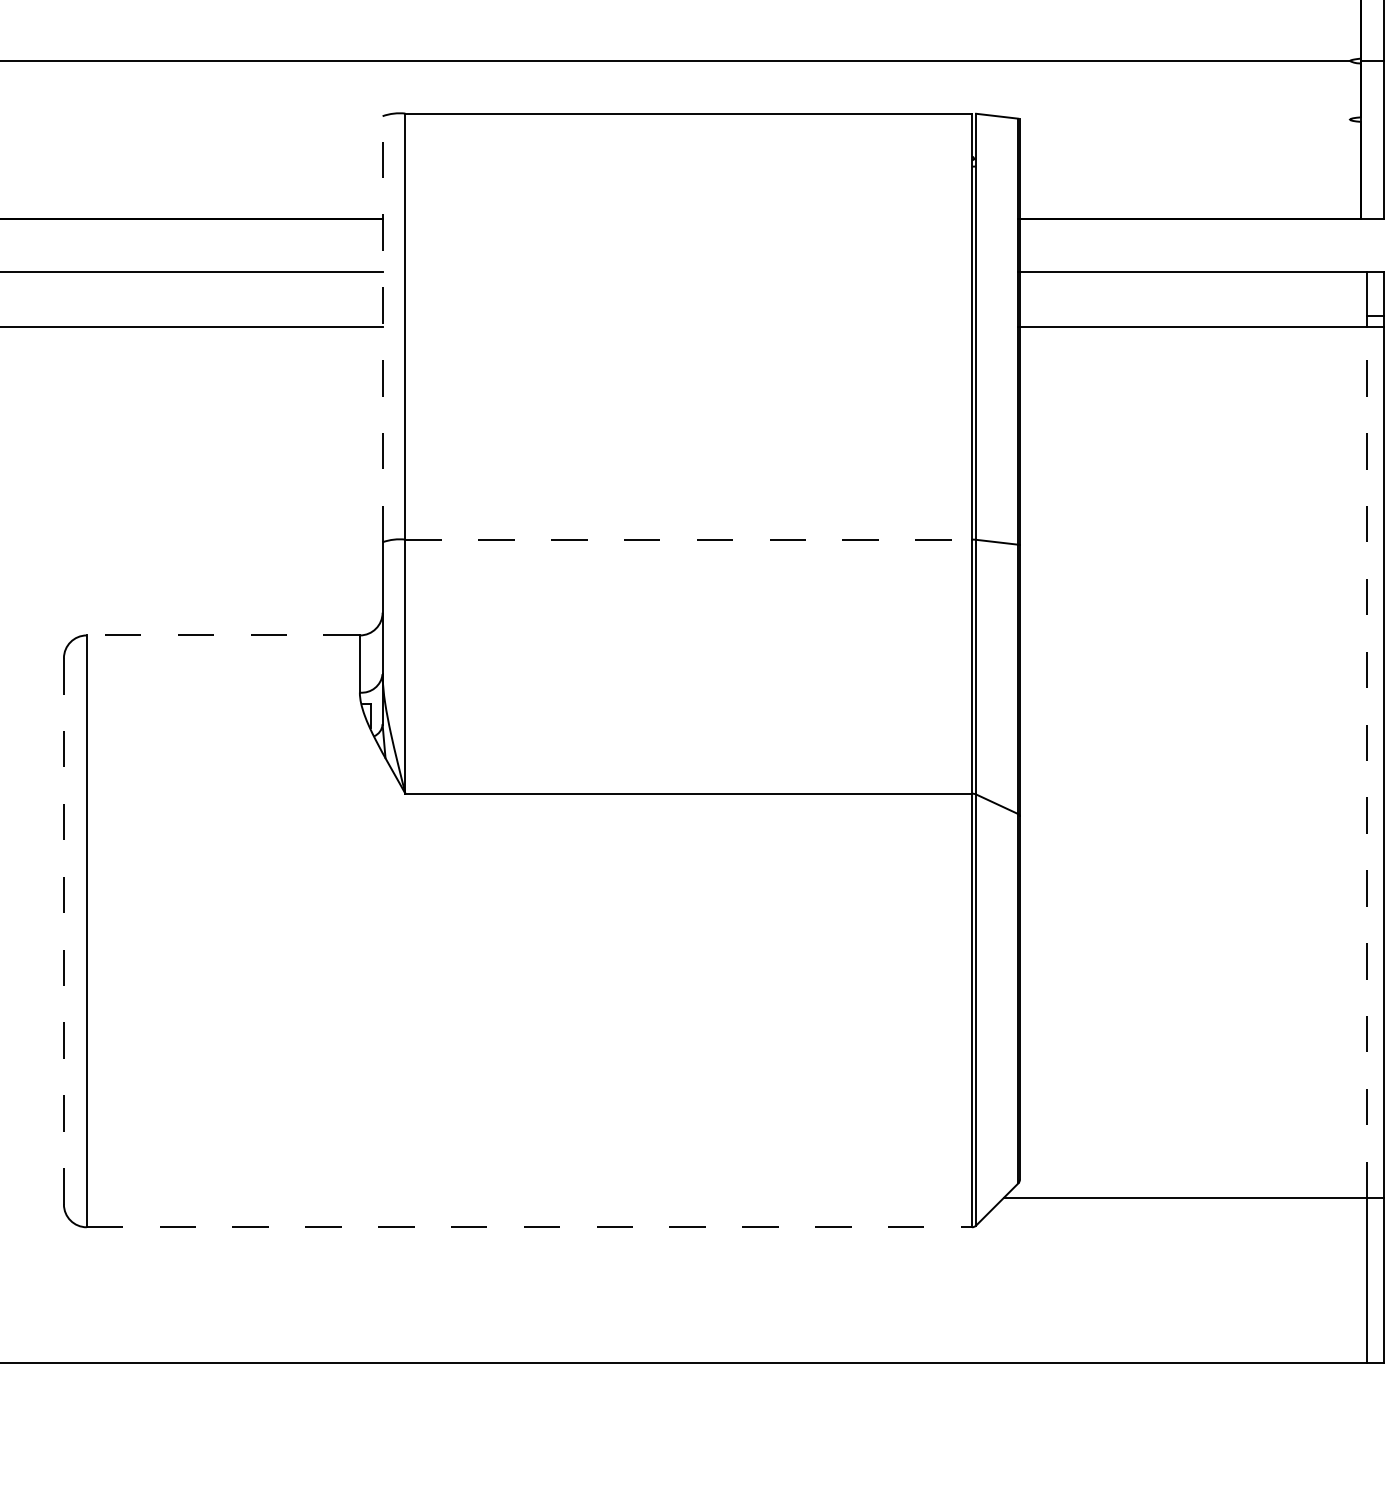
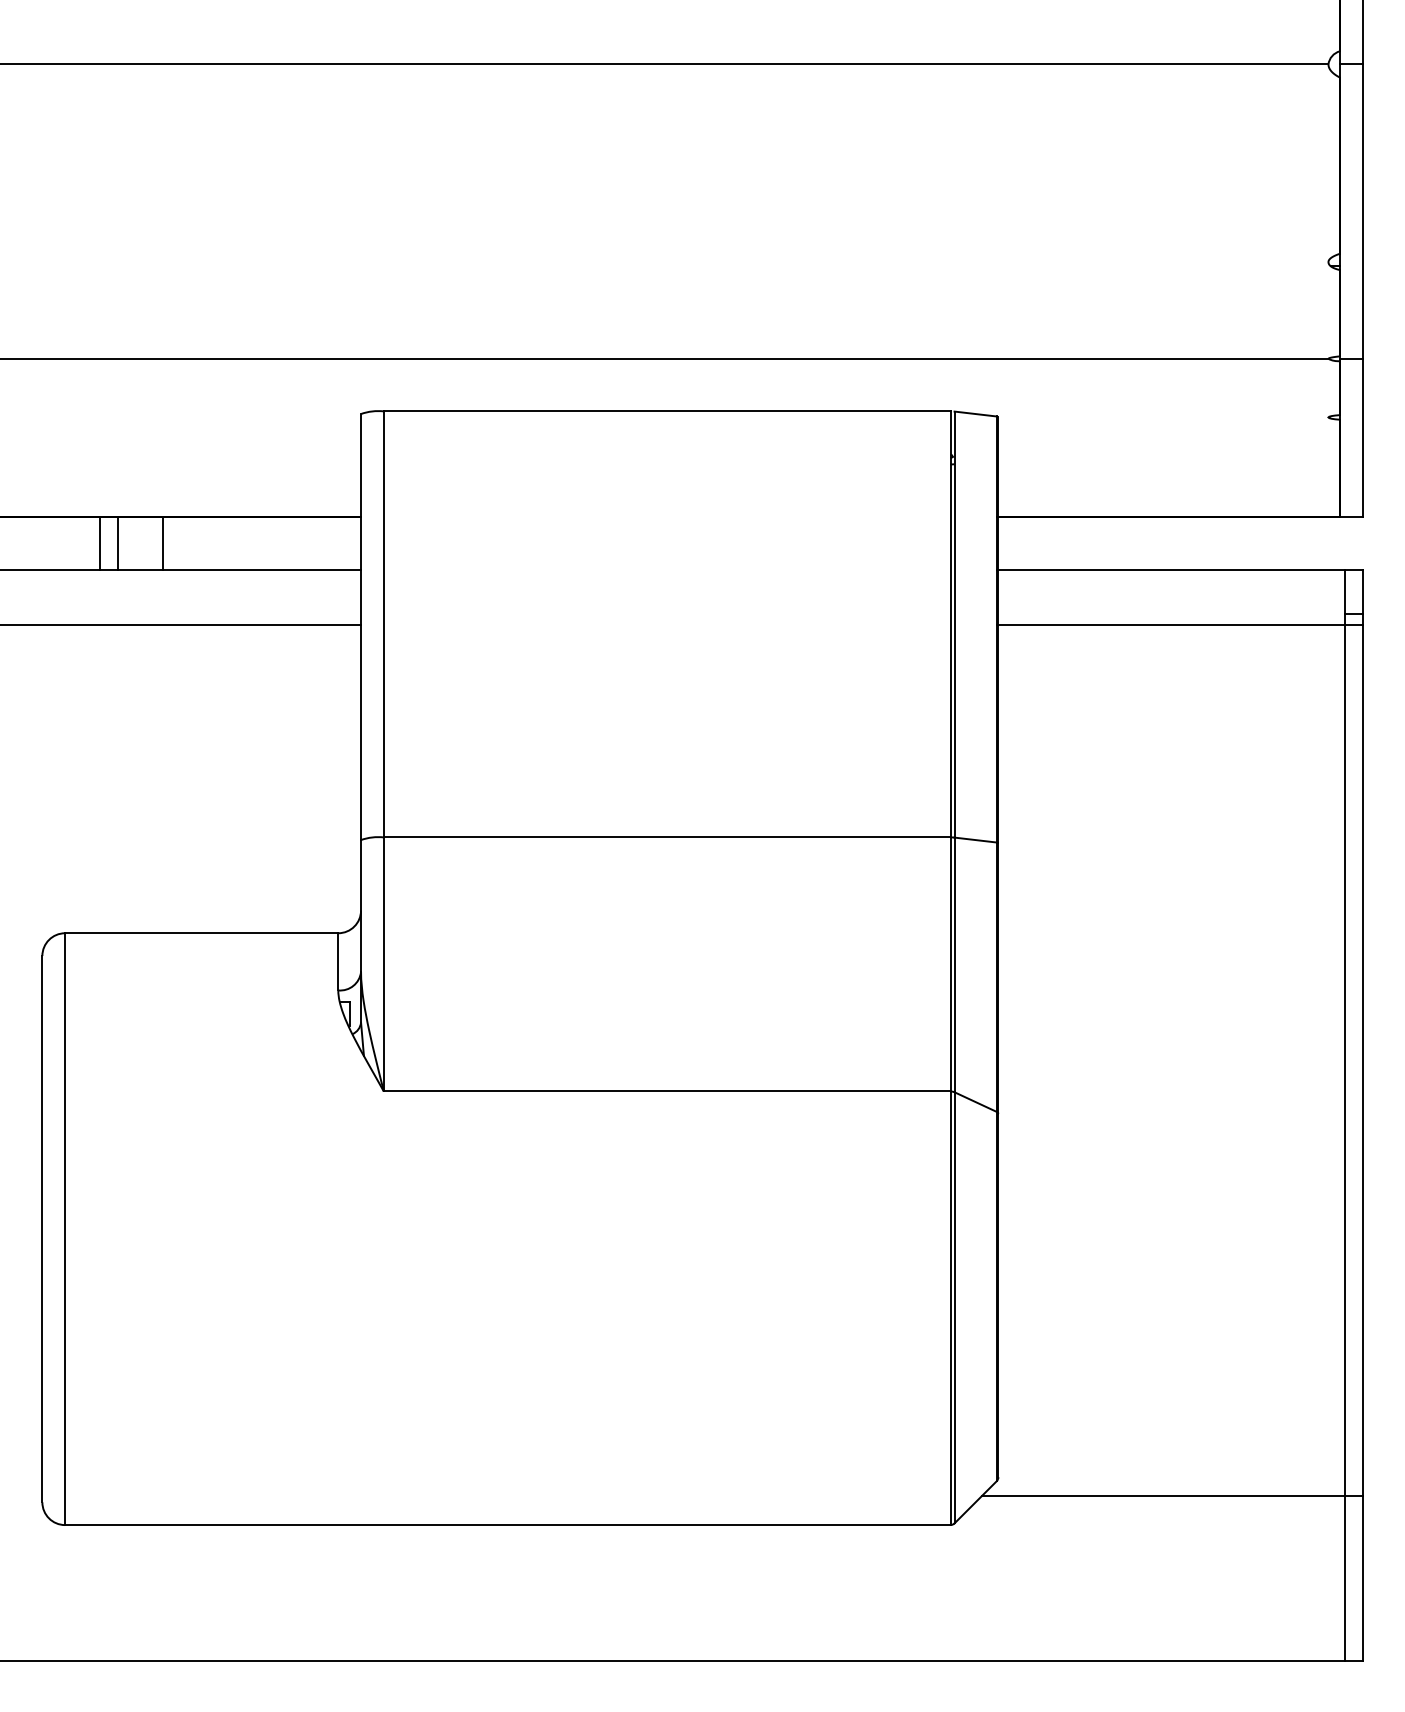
line: (122, 245) -> (100, 543), added
line: (139, 245) -> (117, 543), added
line: (184, 245) -> (162, 543), added
line: (383, 328) -> (361, 626), dashed -> solid
line: (689, 539) -> (667, 837), dashed -> solid
line: (223, 635) -> (201, 933), dashed -> solid
line: (1367, 761) -> (1345, 1059), dashed -> solid
line: (64, 930) -> (42, 1228), dashed -> solid
line: (529, 1227) -> (507, 1525), dashed -> solid

